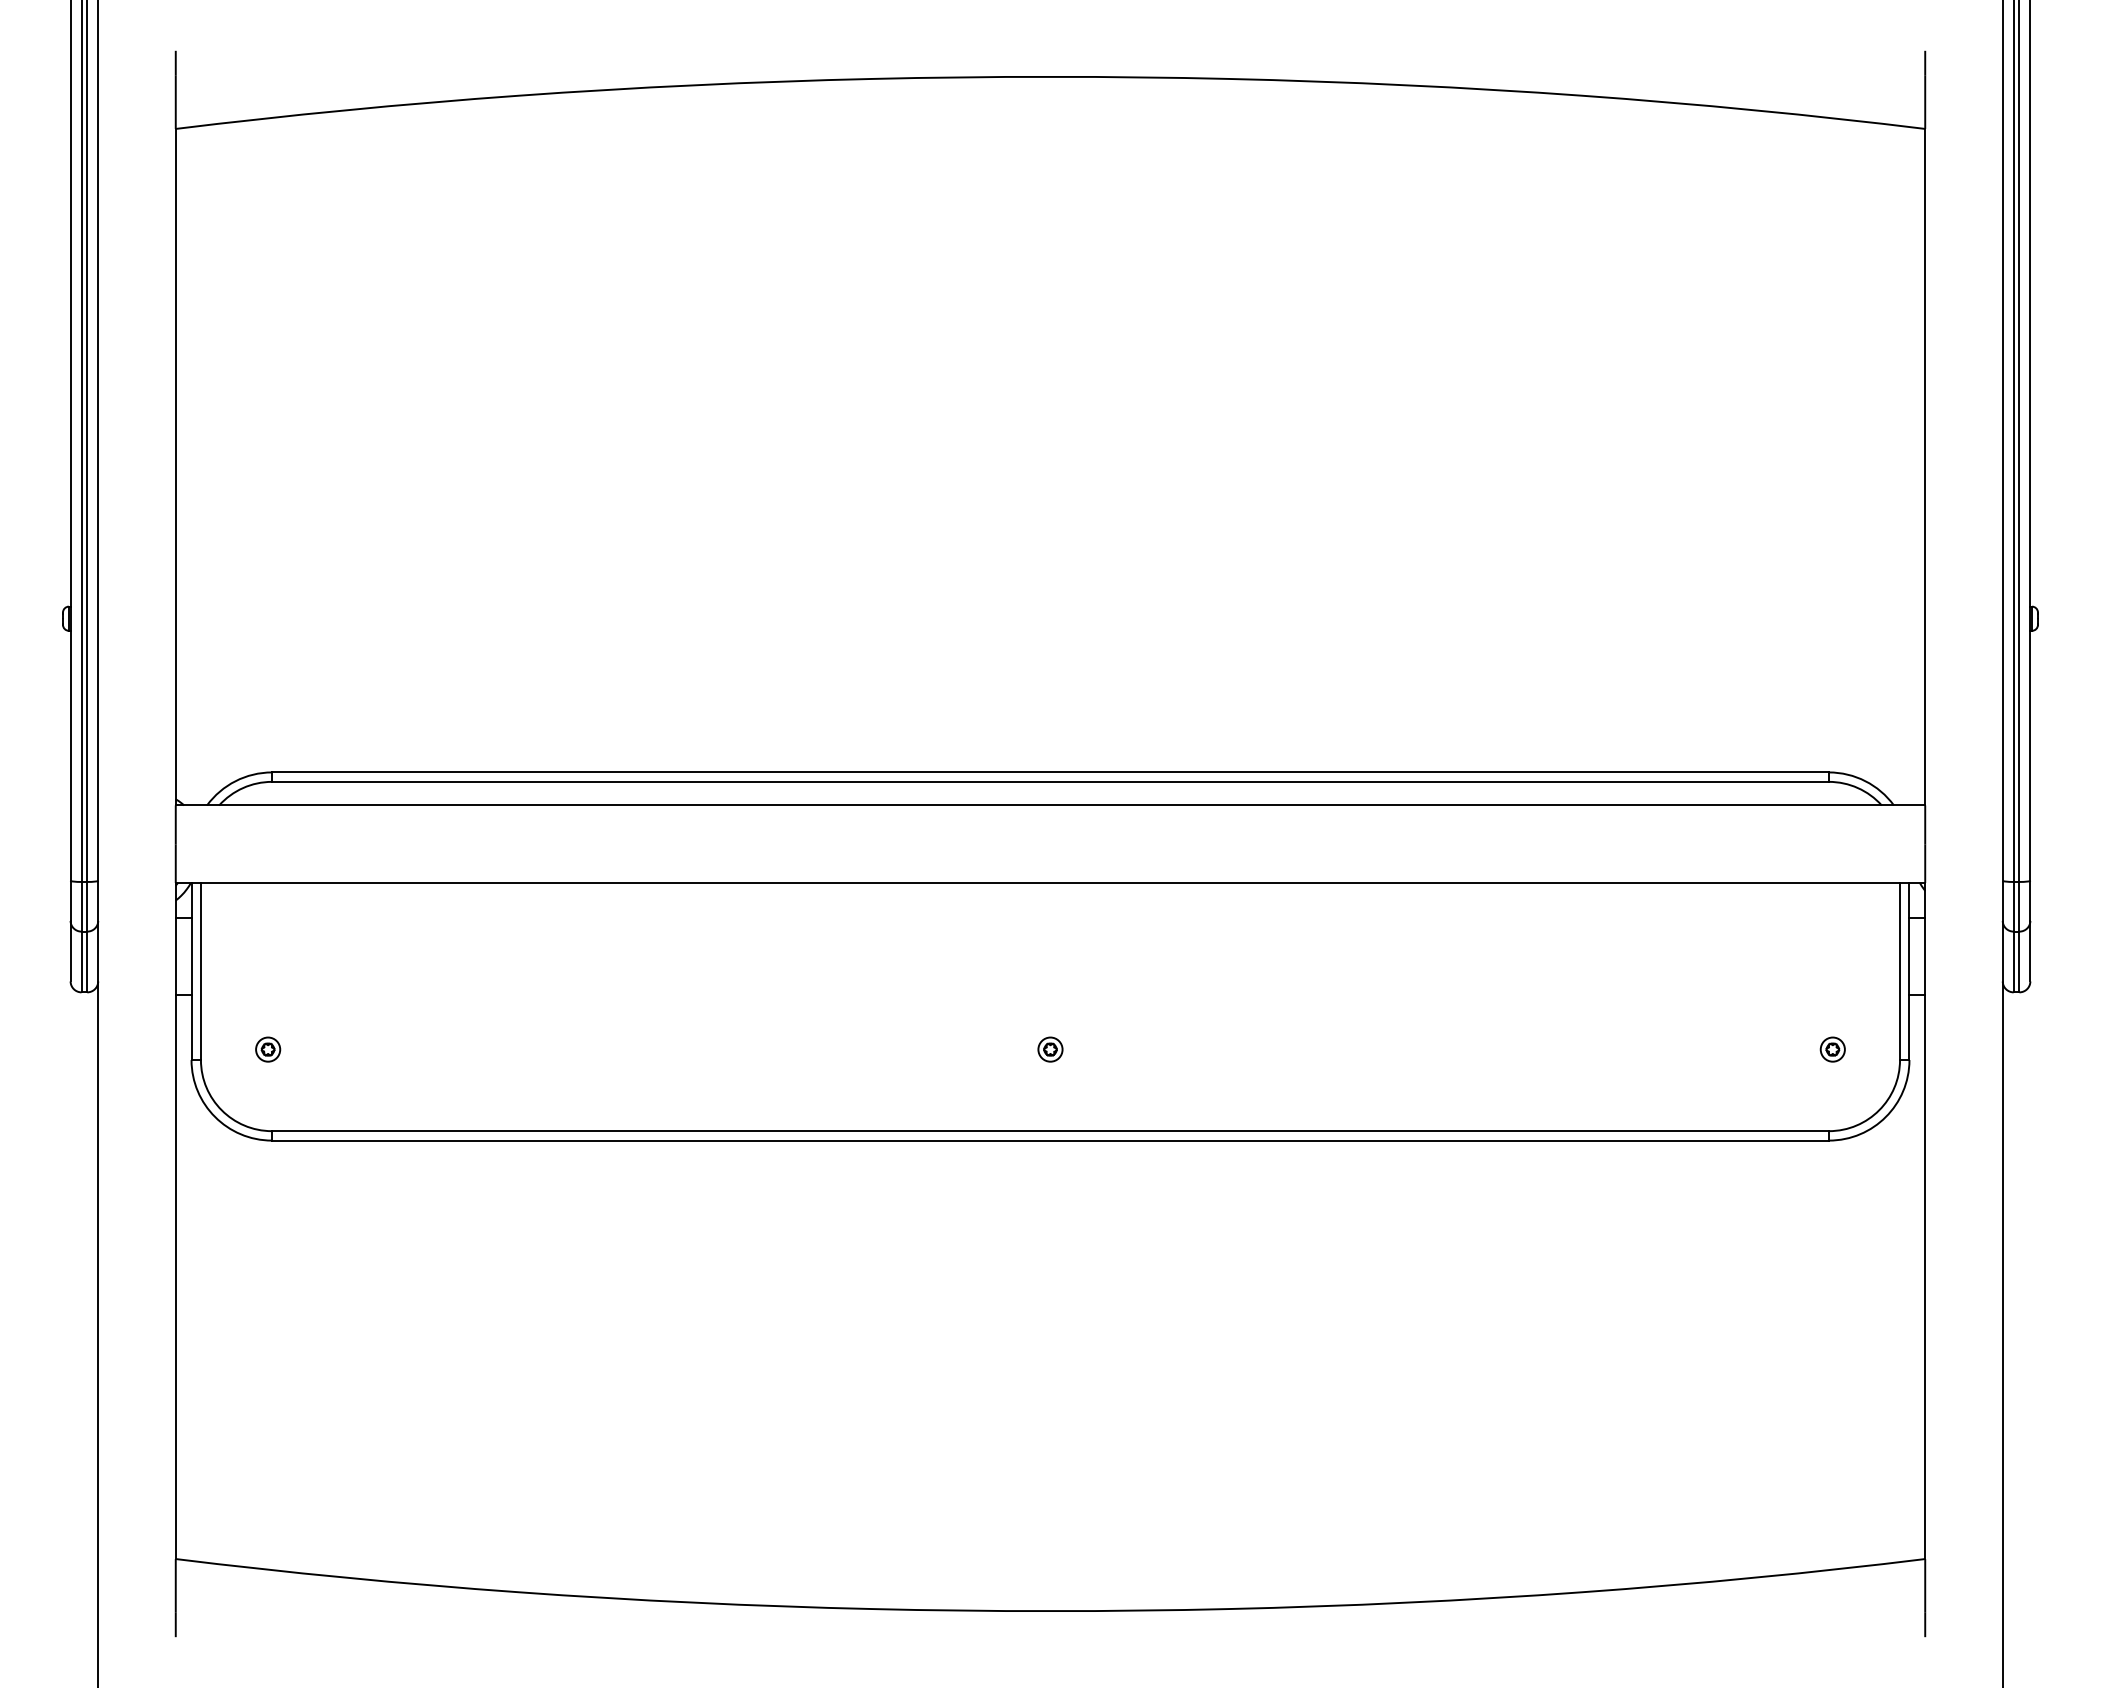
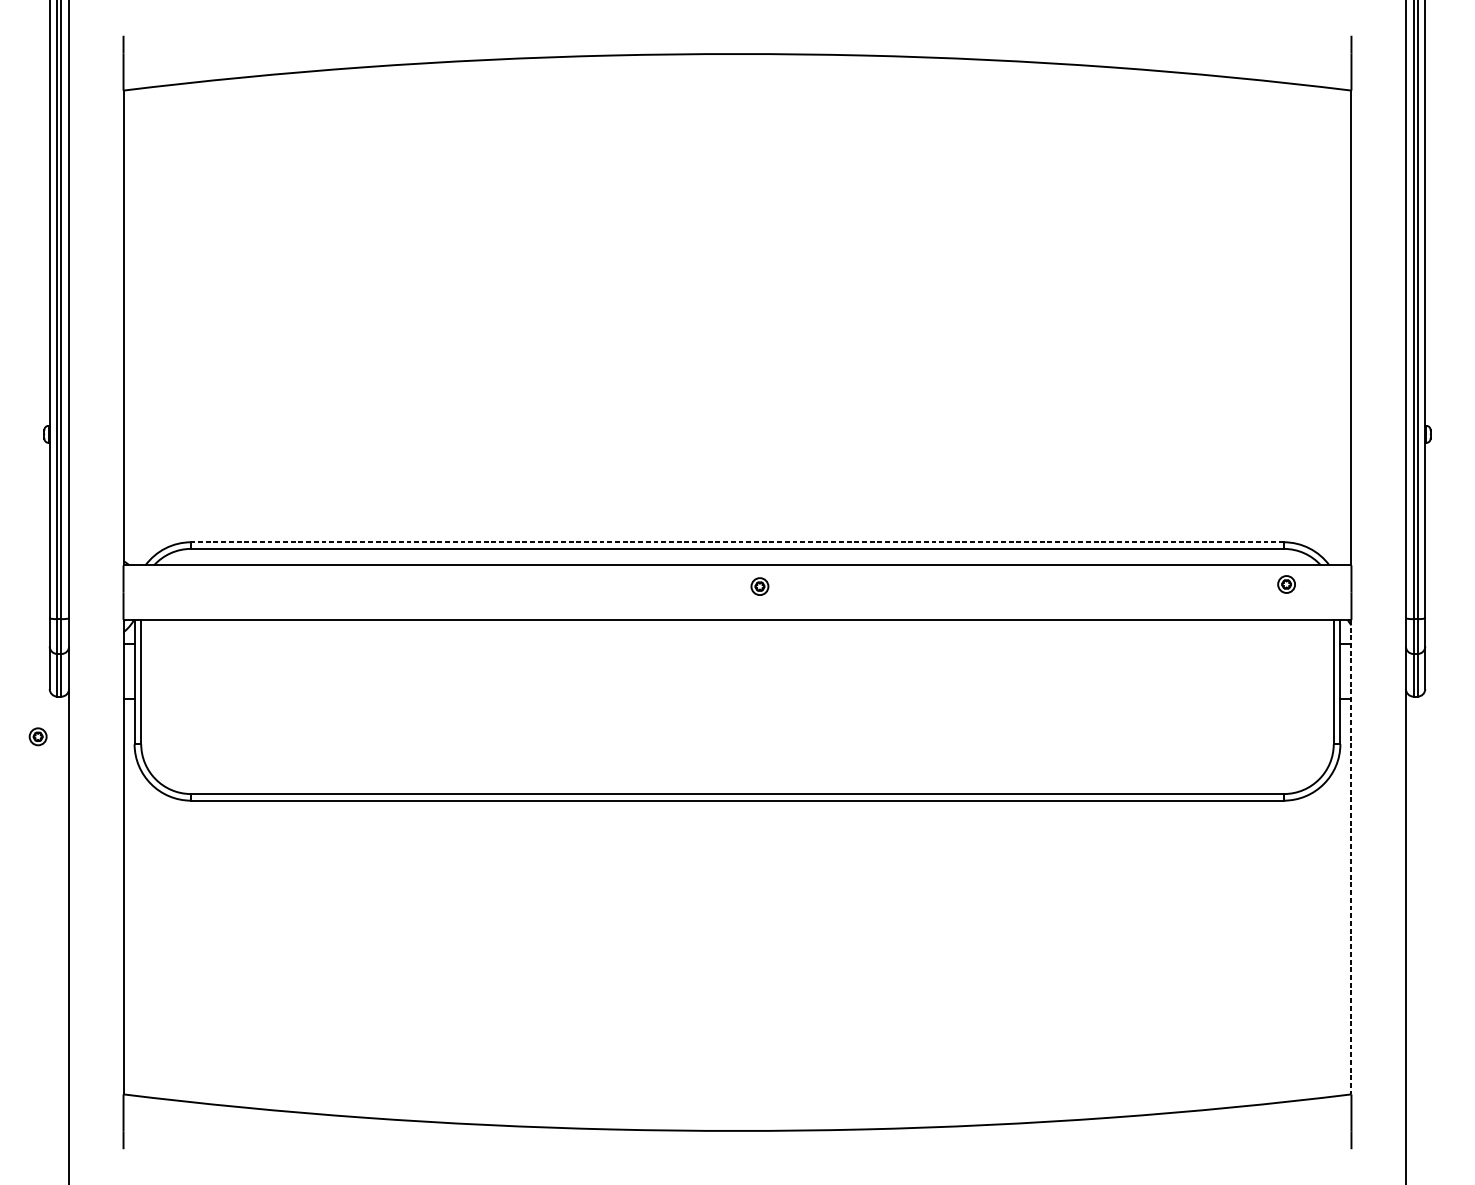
line: (1050, 772) -> (737, 542), solid -> dashed
part: (268, 1049) -> (38, 736), moved
part: (1050, 1049) -> (759, 586), moved
part: (1832, 1049) -> (1286, 584), moved
line: (1925, 1221) -> (1351, 857), solid -> dashed

